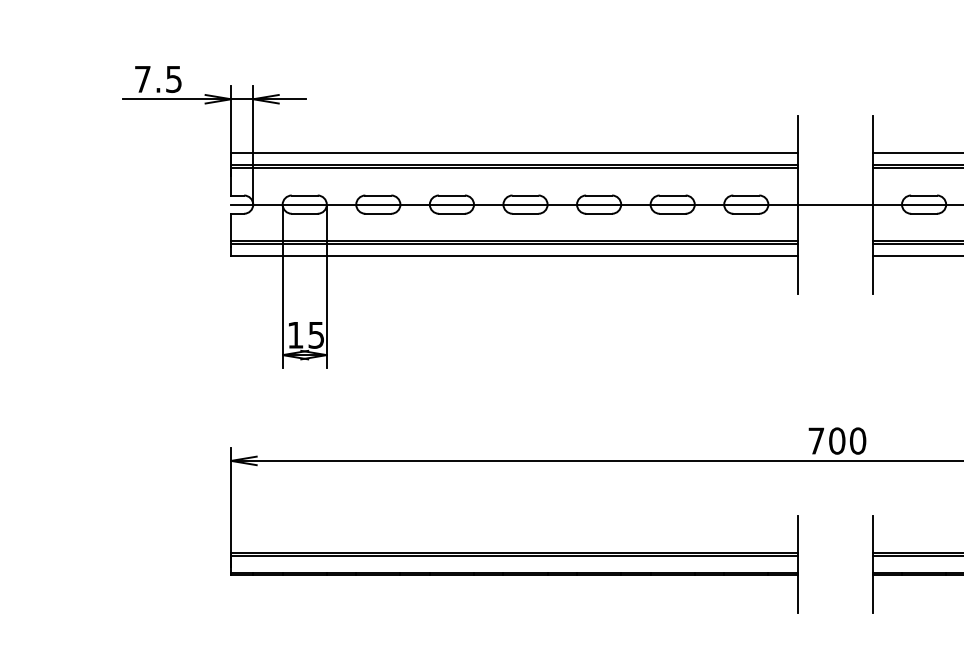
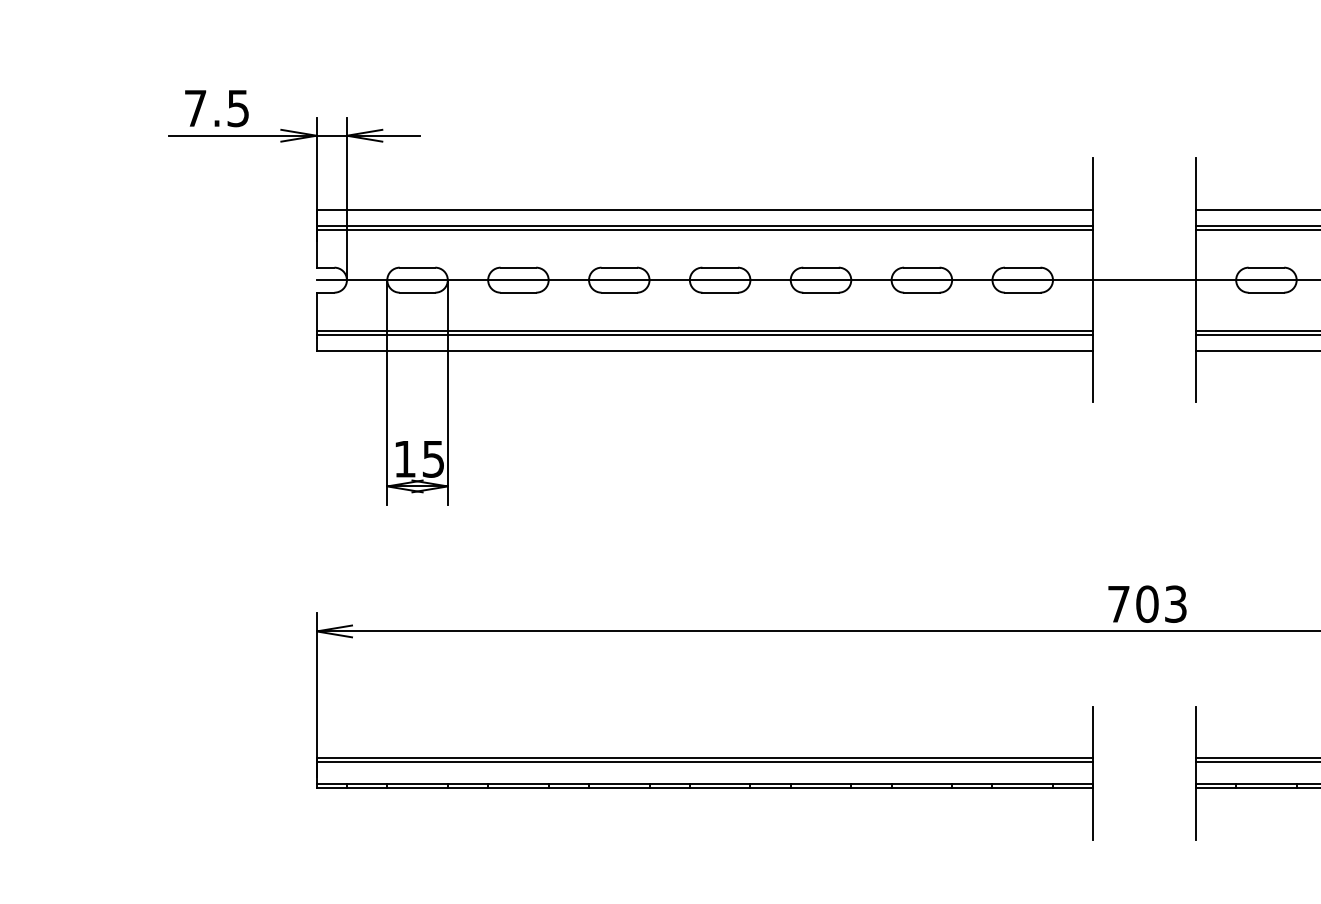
text: (857, 440) -> (1175, 603), 700 -> 703

